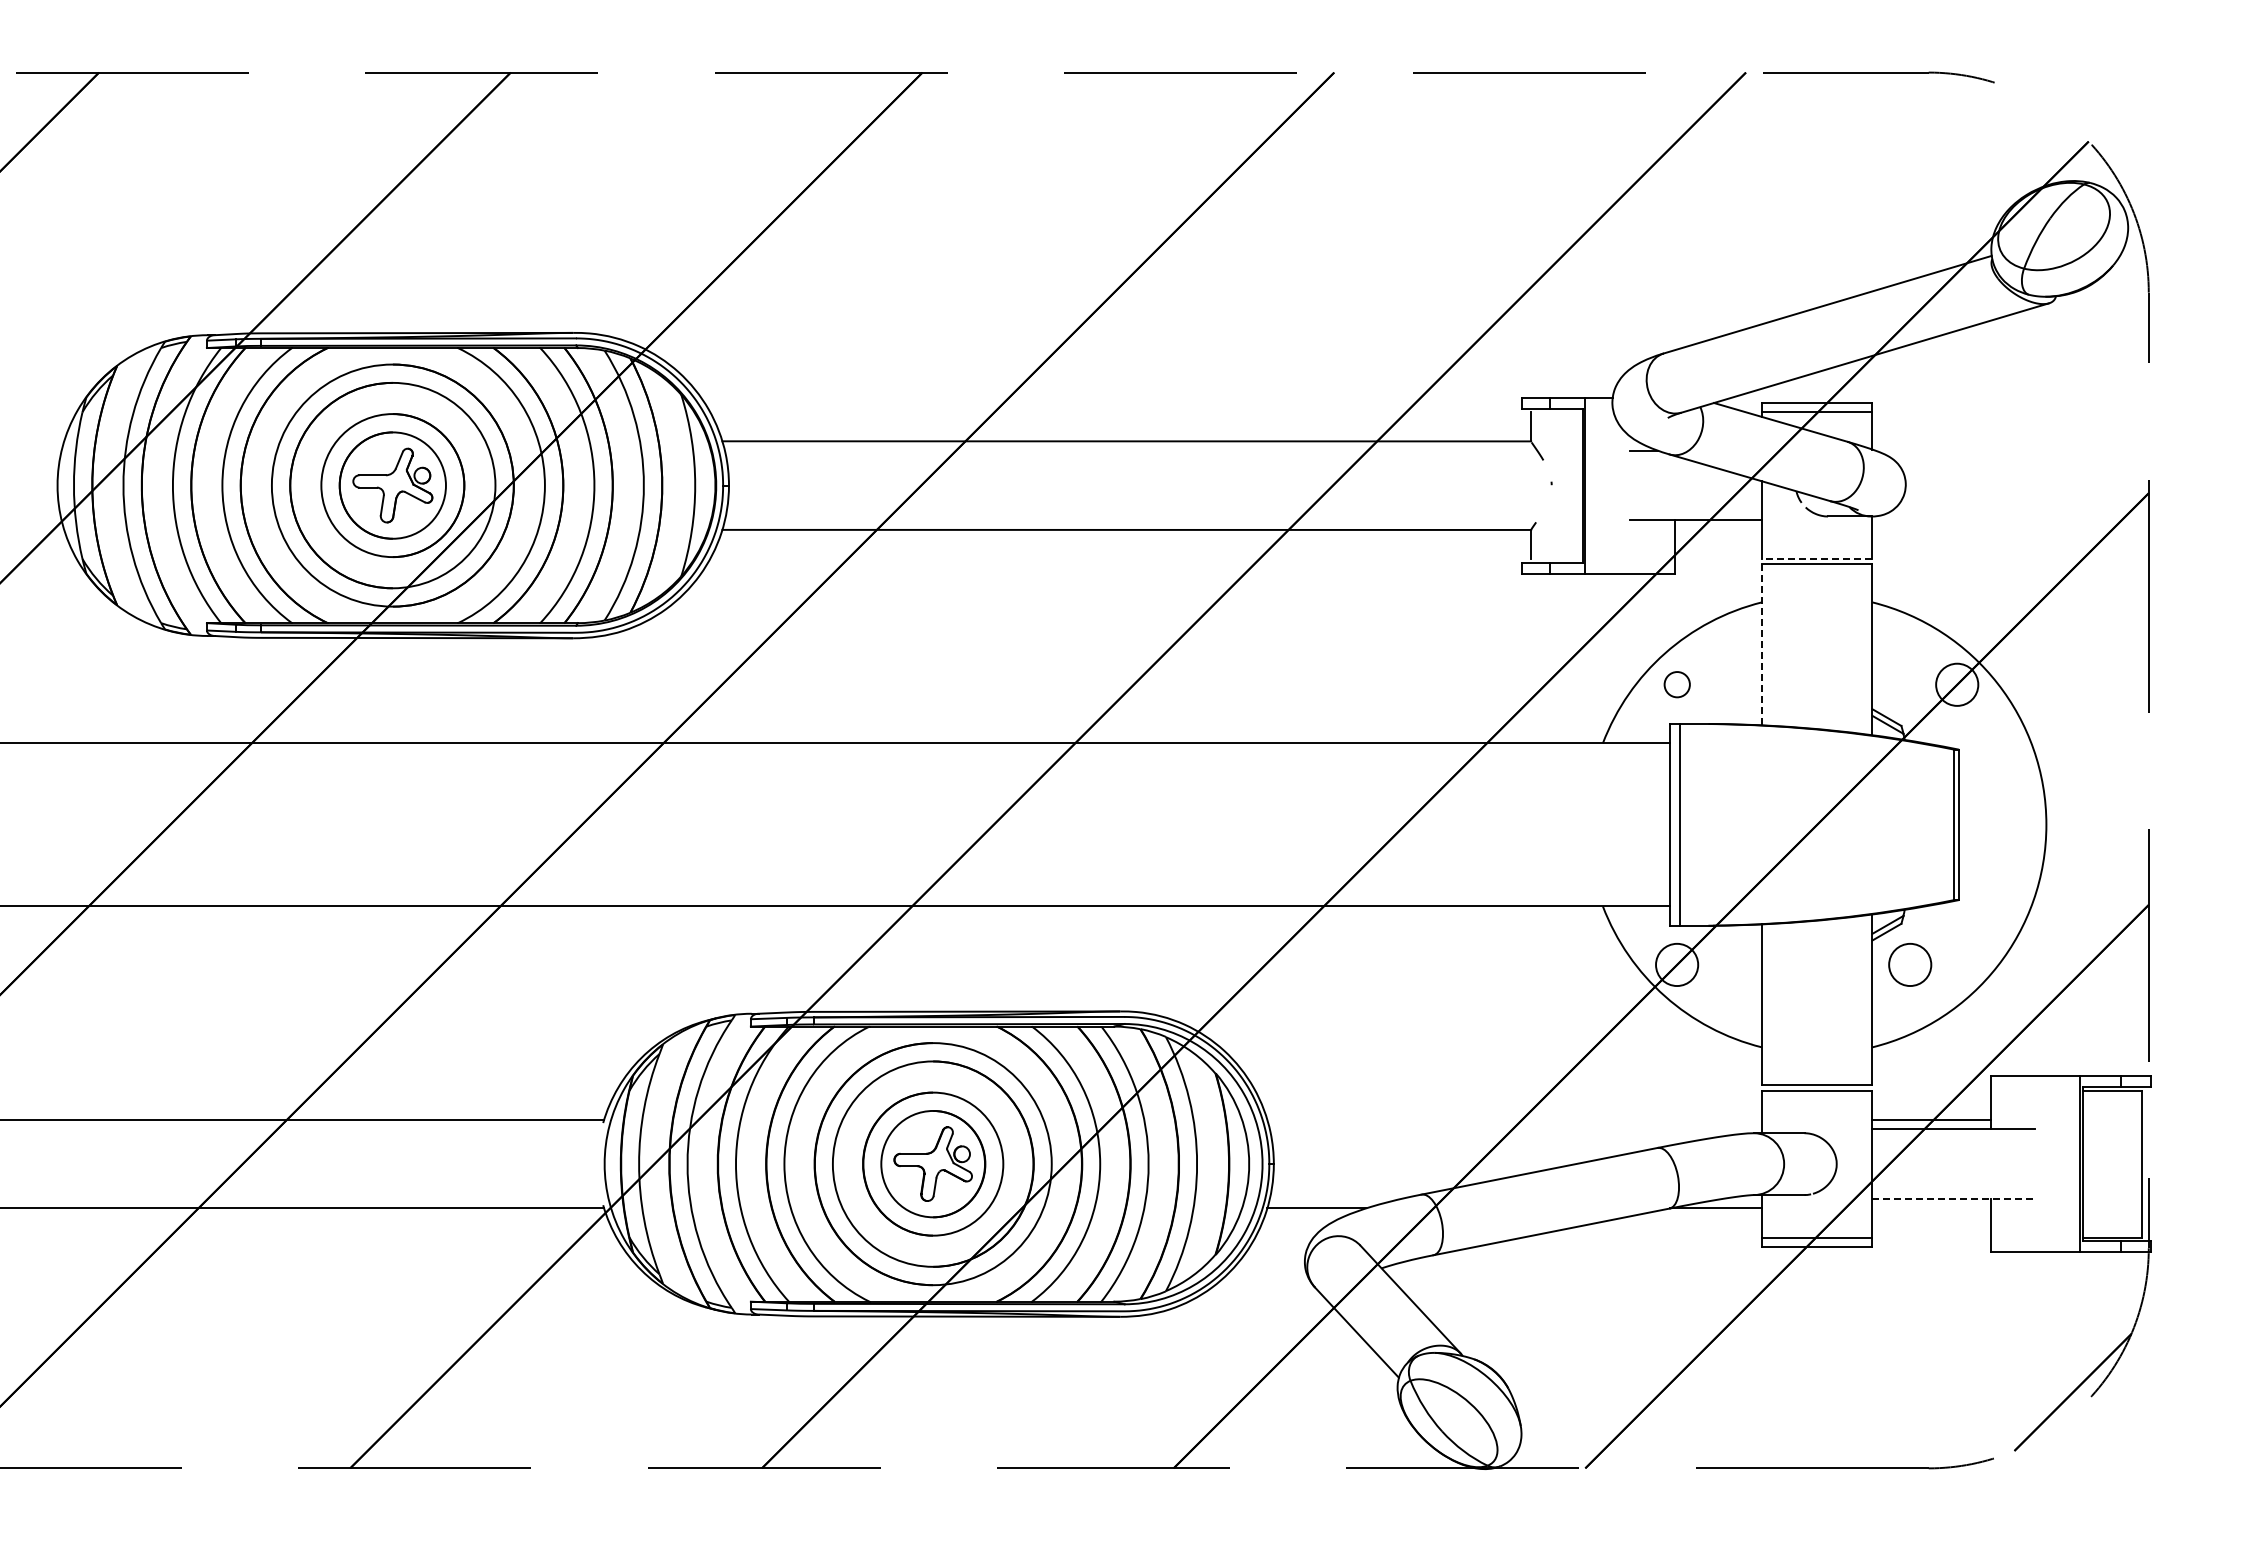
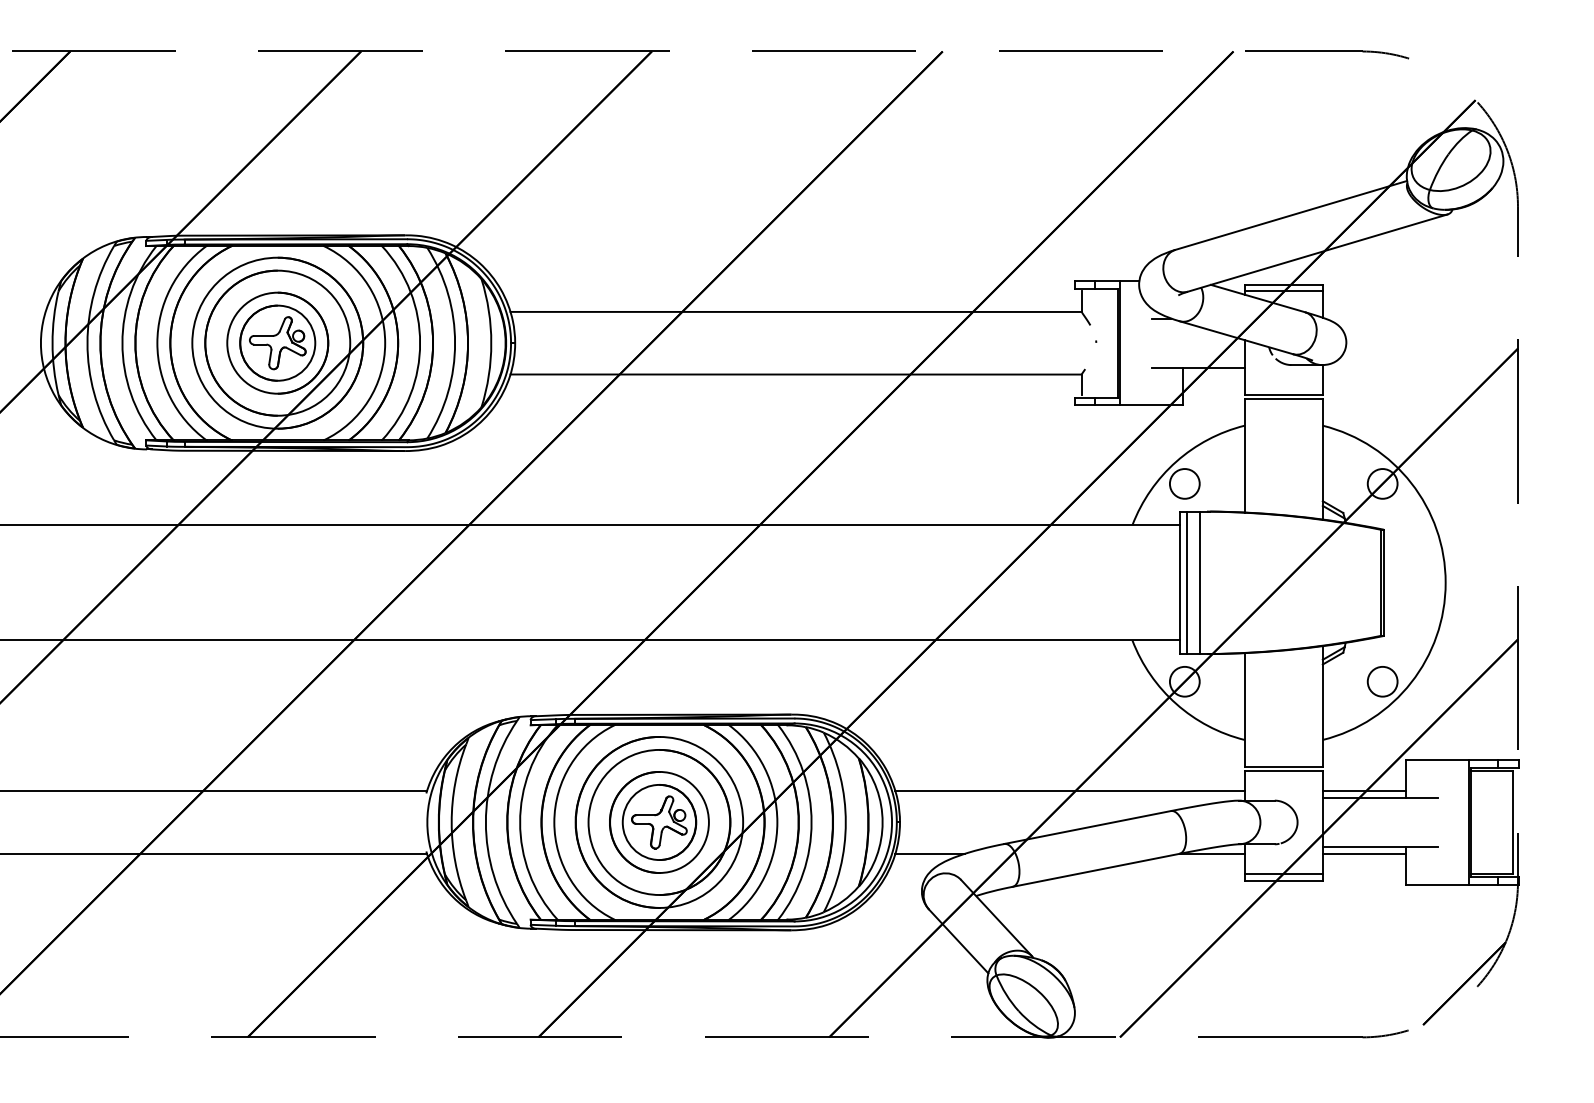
line: (1816, 558) -> (1283, 394), dashed -> solid
line: (1761, 645) -> (1244, 456), dashed -> solid
circle: (1677, 684) -> (1185, 483), size x1.67
line: (1698, 824) -> (1199, 582), added
circle: (1910, 964) -> (1382, 681), moved
line: (1514, 1119) -> (1069, 790), added
line: (1954, 1198) -> (1380, 846), dashed -> solid
line: (1931, 1208) -> (1364, 853), added

